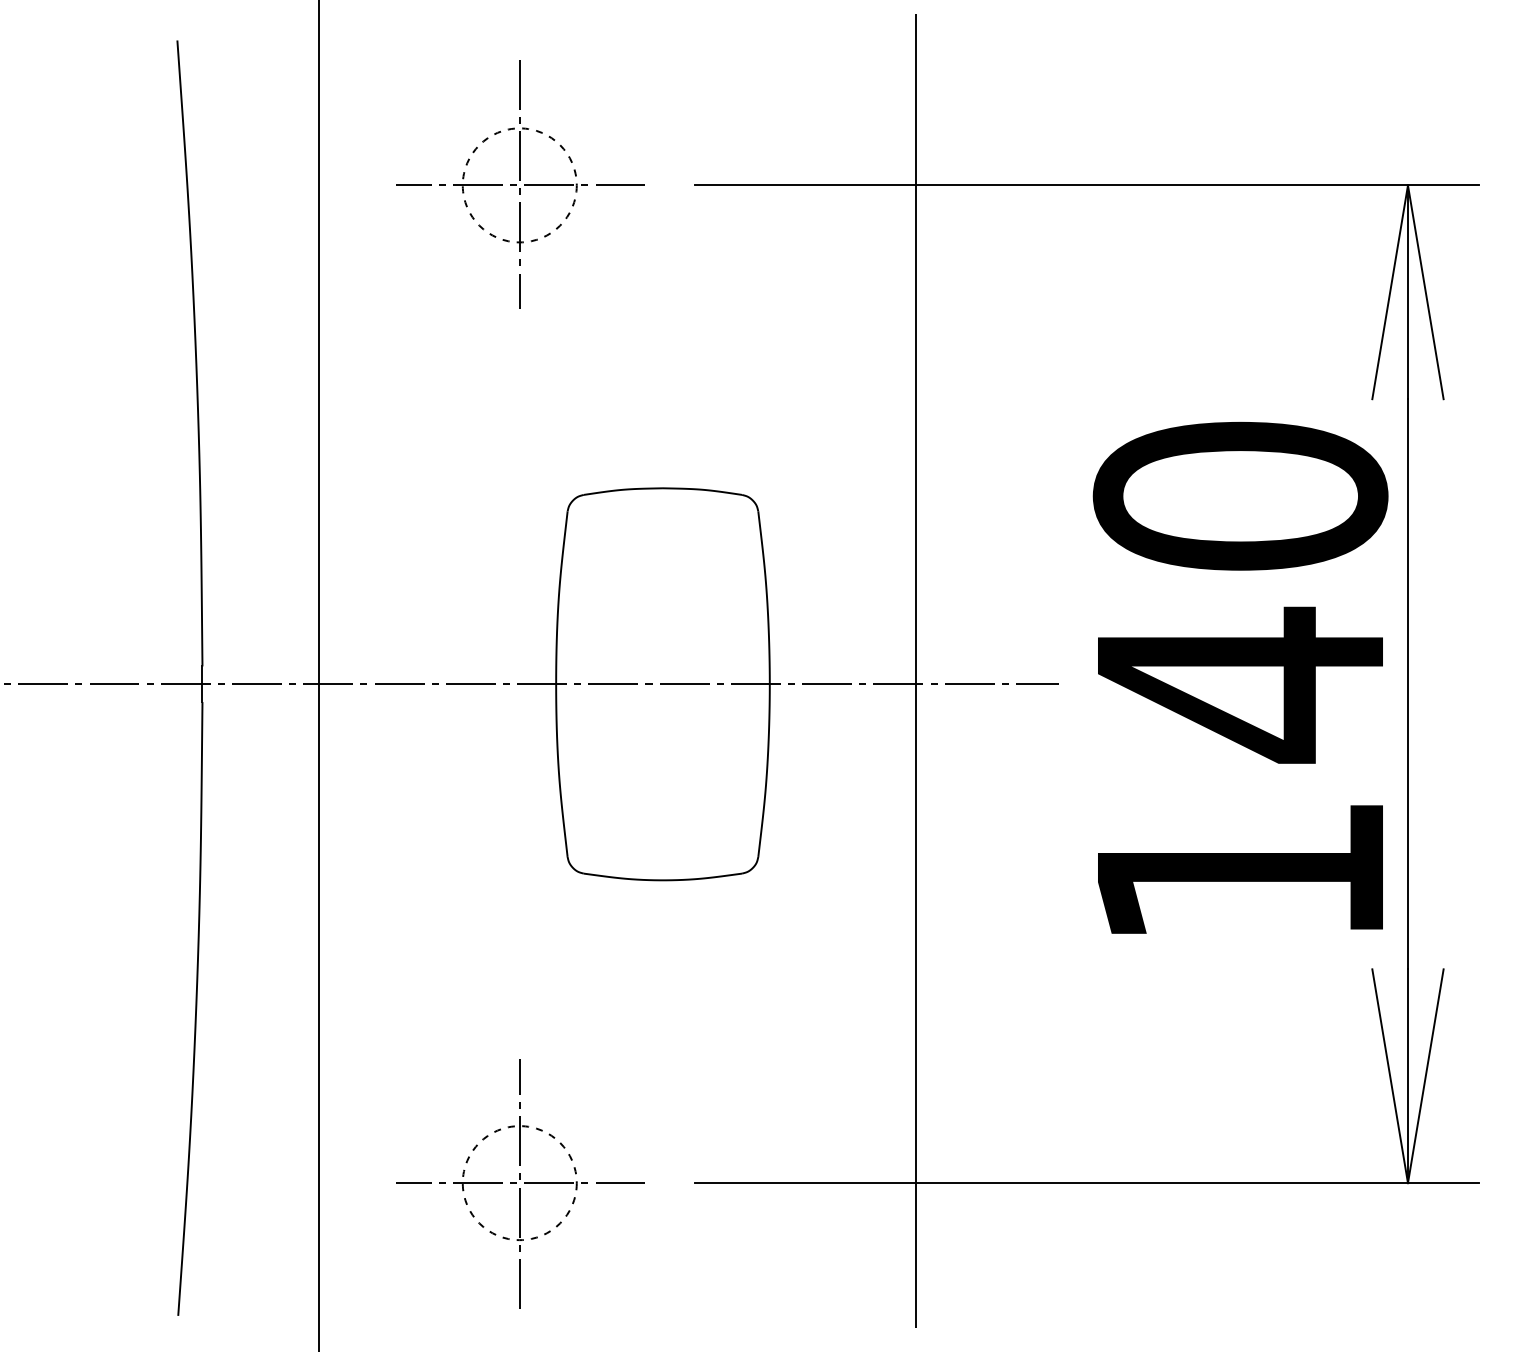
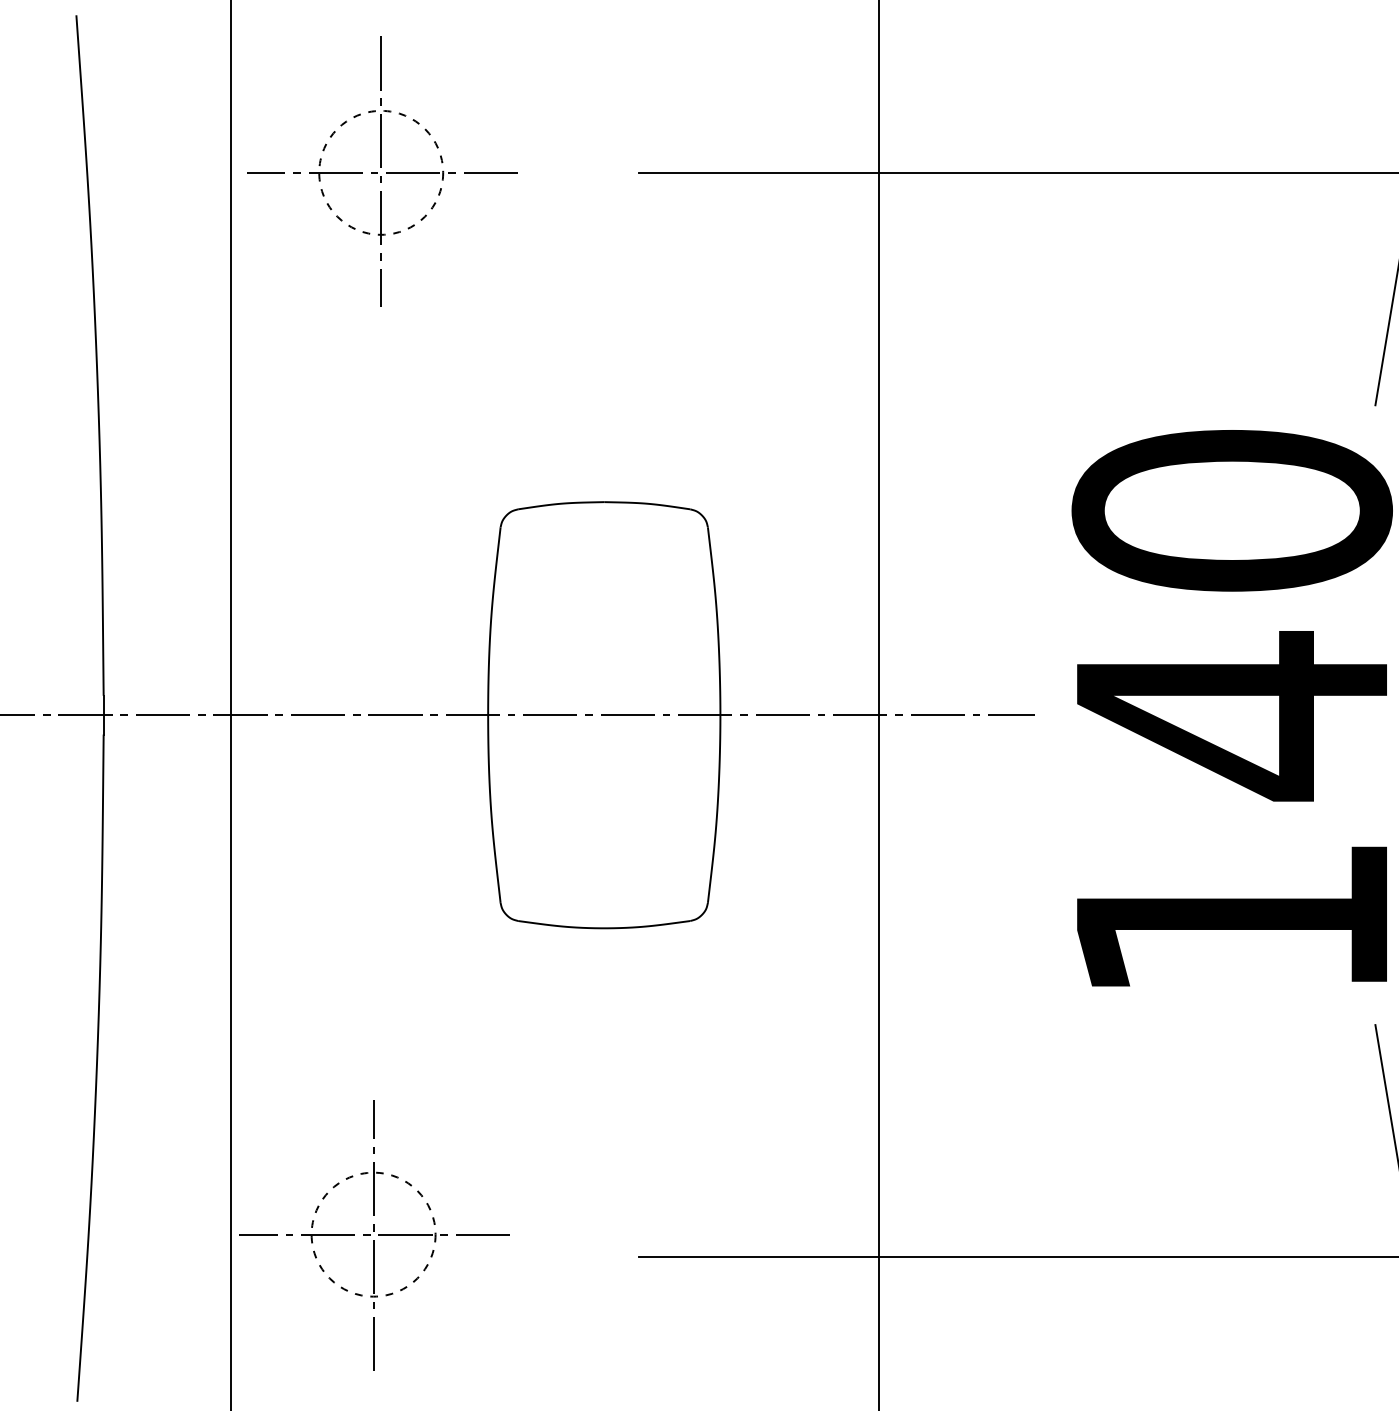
part: (520, 184) -> (381, 171), moved
part: (520, 1183) -> (374, 1235), moved

